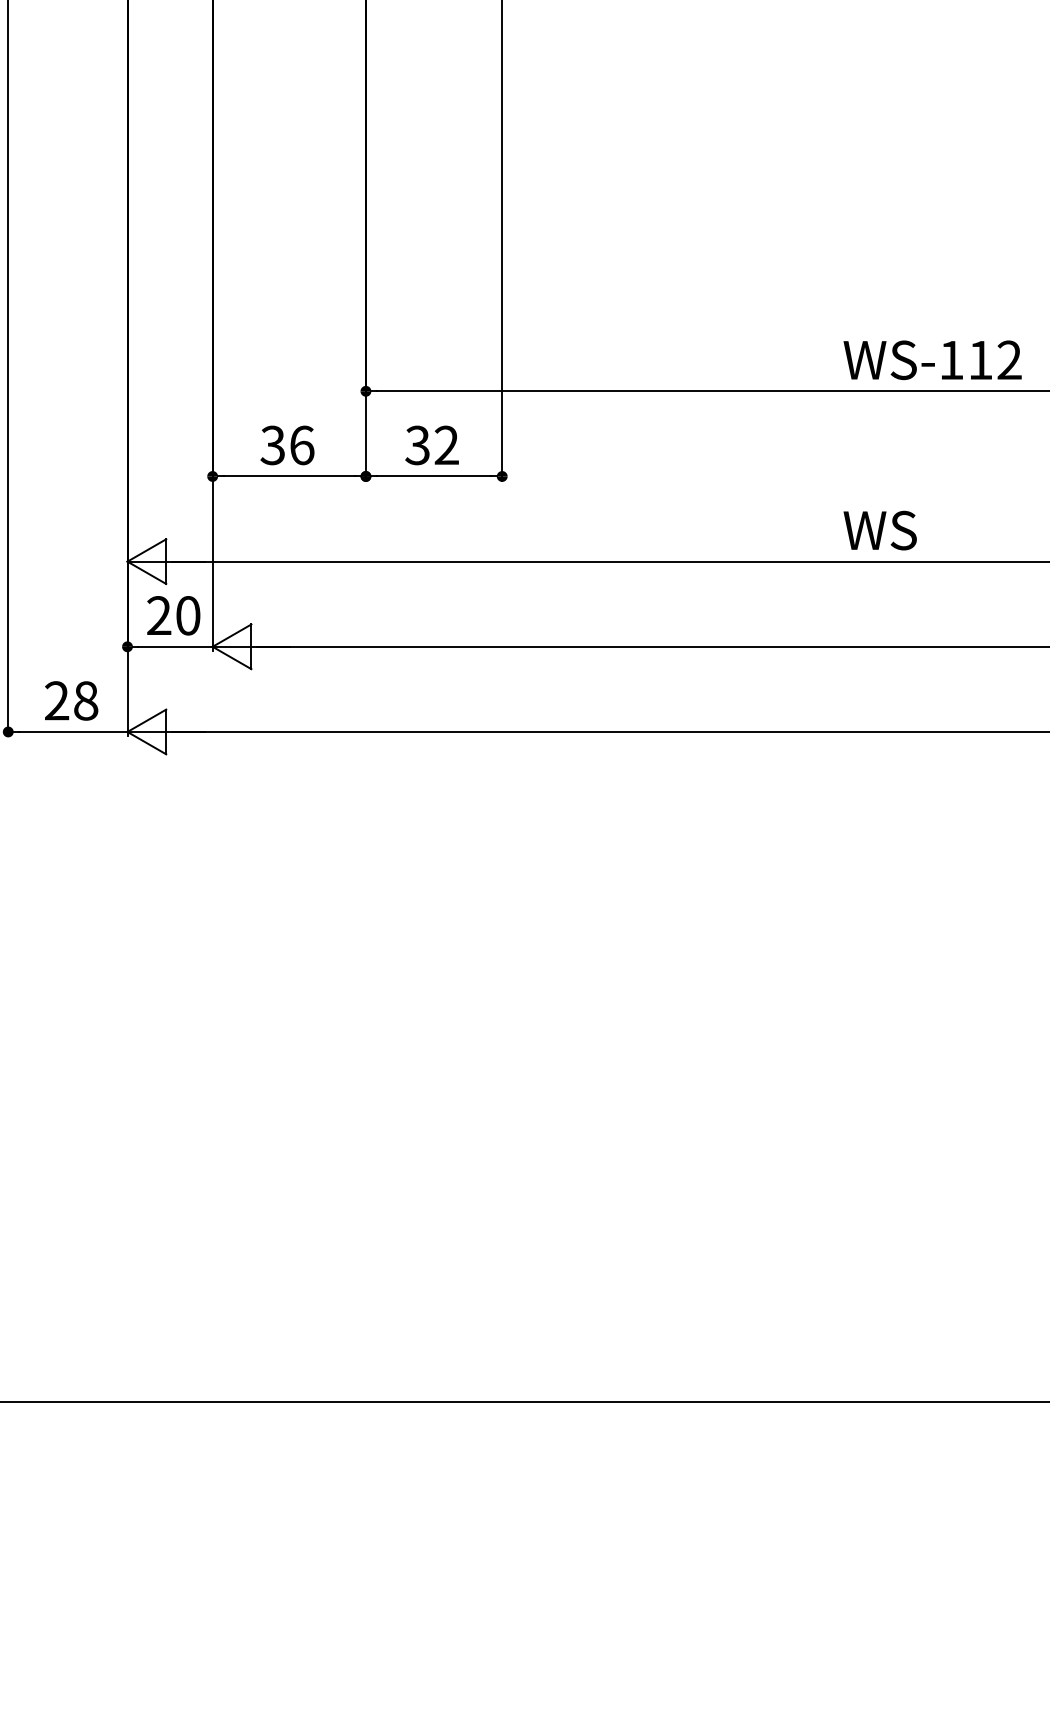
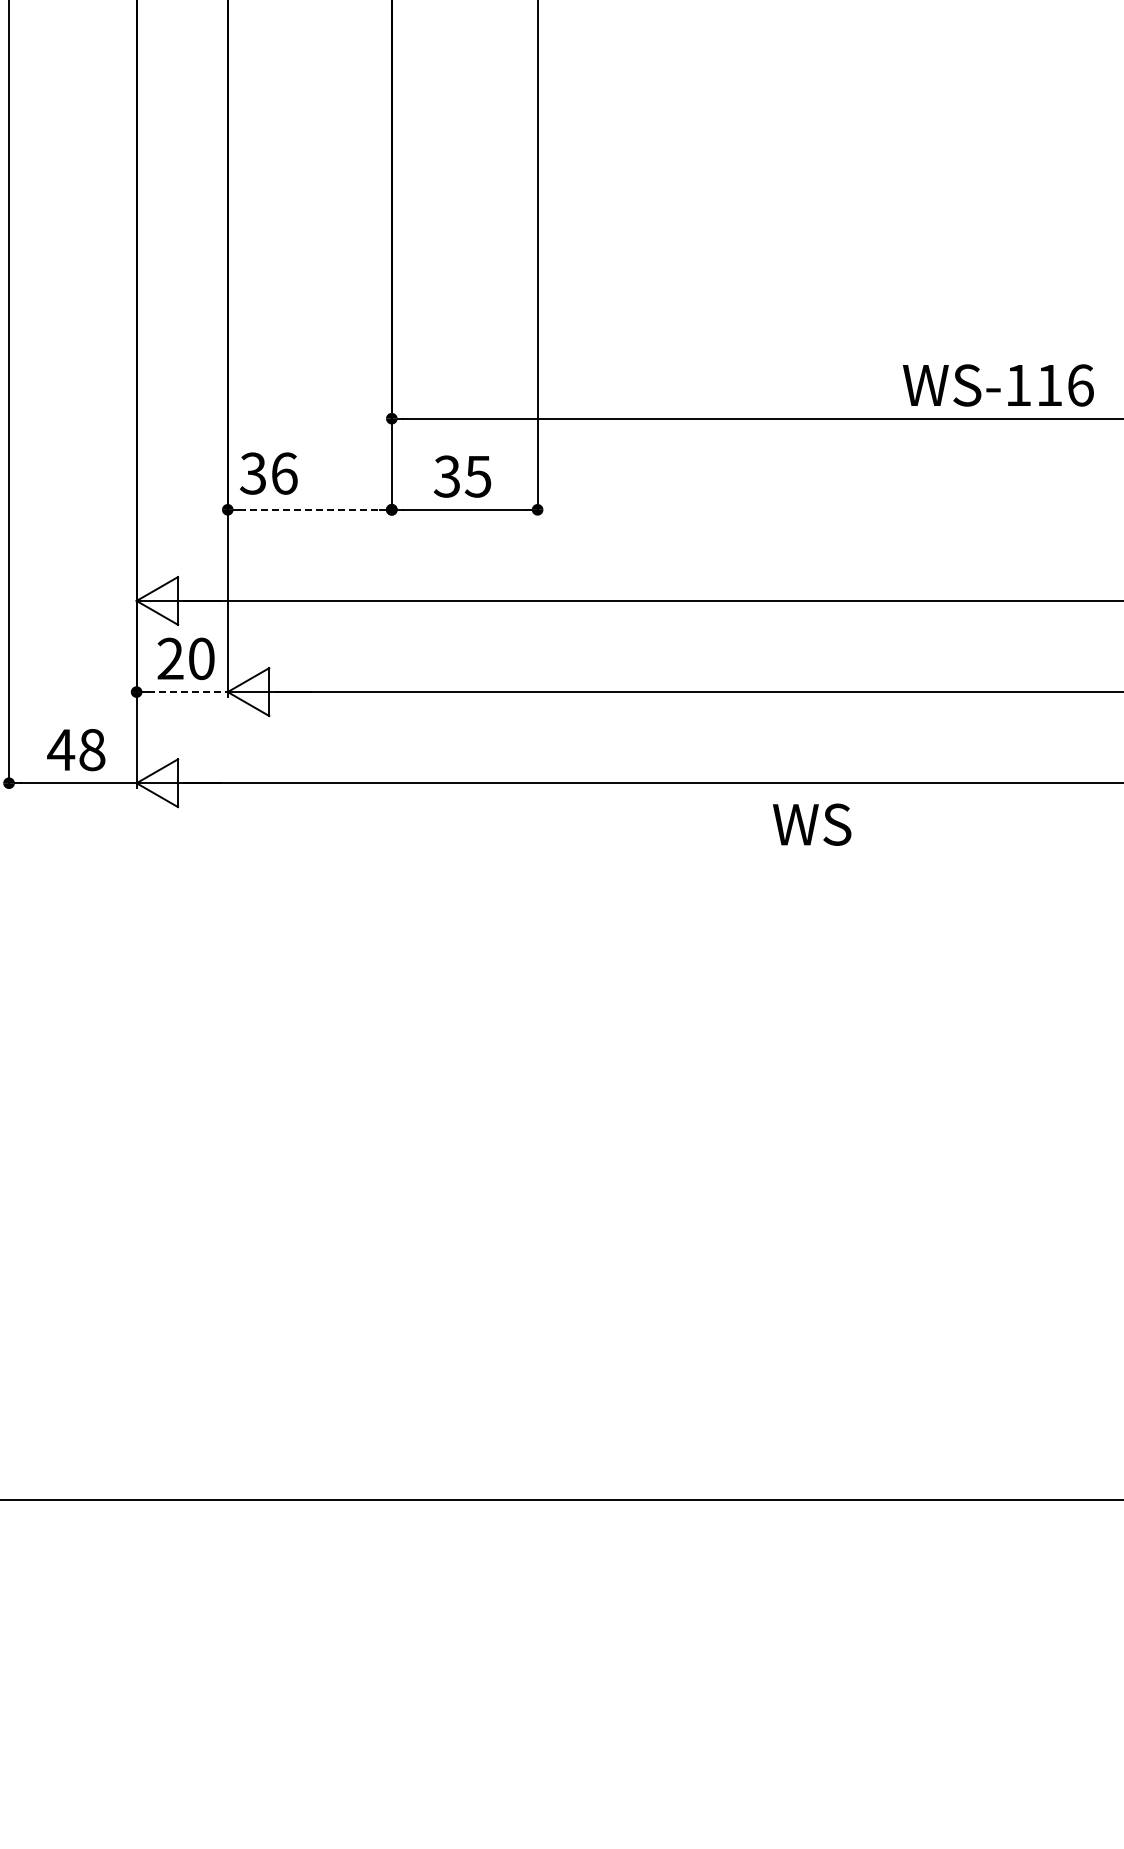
text: (1009, 360) -> (1080, 385), WS-112 -> WS-116
text: (287, 445) -> (268, 473), moved
text: (446, 445) -> (477, 476), 32 -> 35
line: (289, 476) -> (310, 509), solid -> dashed
text: (880, 530) -> (812, 824), moved
line: (175, 647) -> (188, 692), solid -> dashed
text: (57, 700) -> (61, 749), 28 -> 48

